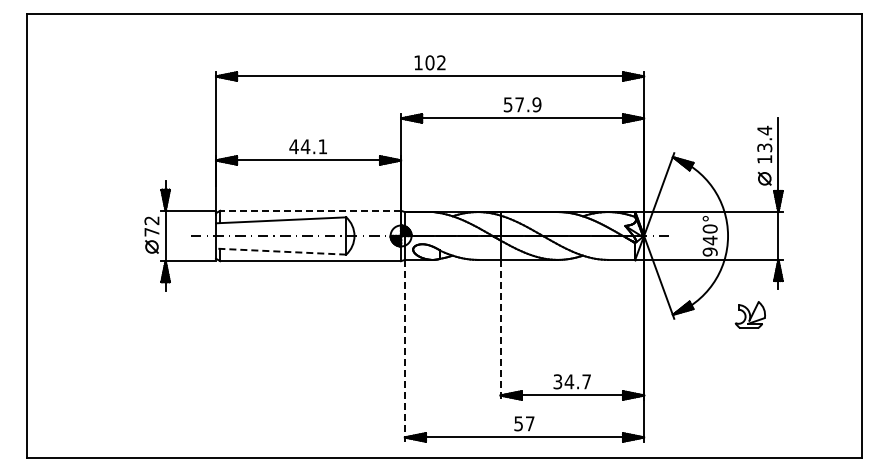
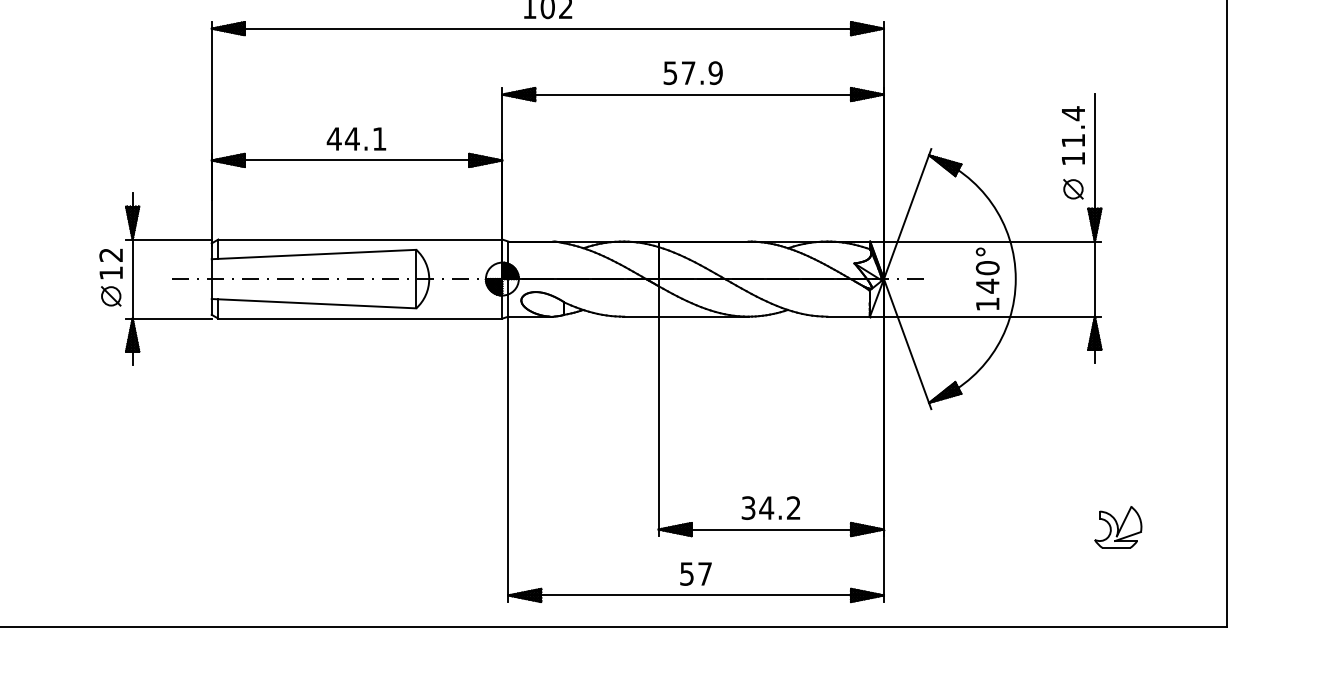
text: (764, 147) -> (1072, 140), 13.4 -> 11.4
line: (310, 210) -> (360, 239), dashed -> solid
text: (151, 232) -> (110, 273), 72 -> 12
line: (280, 251) -> (313, 303), dashed -> solid
text: (709, 251) -> (986, 303), 940° -> 140°
part: (749, 314) -> (1116, 526), moved
line: (500, 329) -> (658, 425), dashed -> solid
line: (404, 350) -> (507, 458), dashed -> solid
text: (586, 381) -> (793, 507), 34.7 -> 34.2

